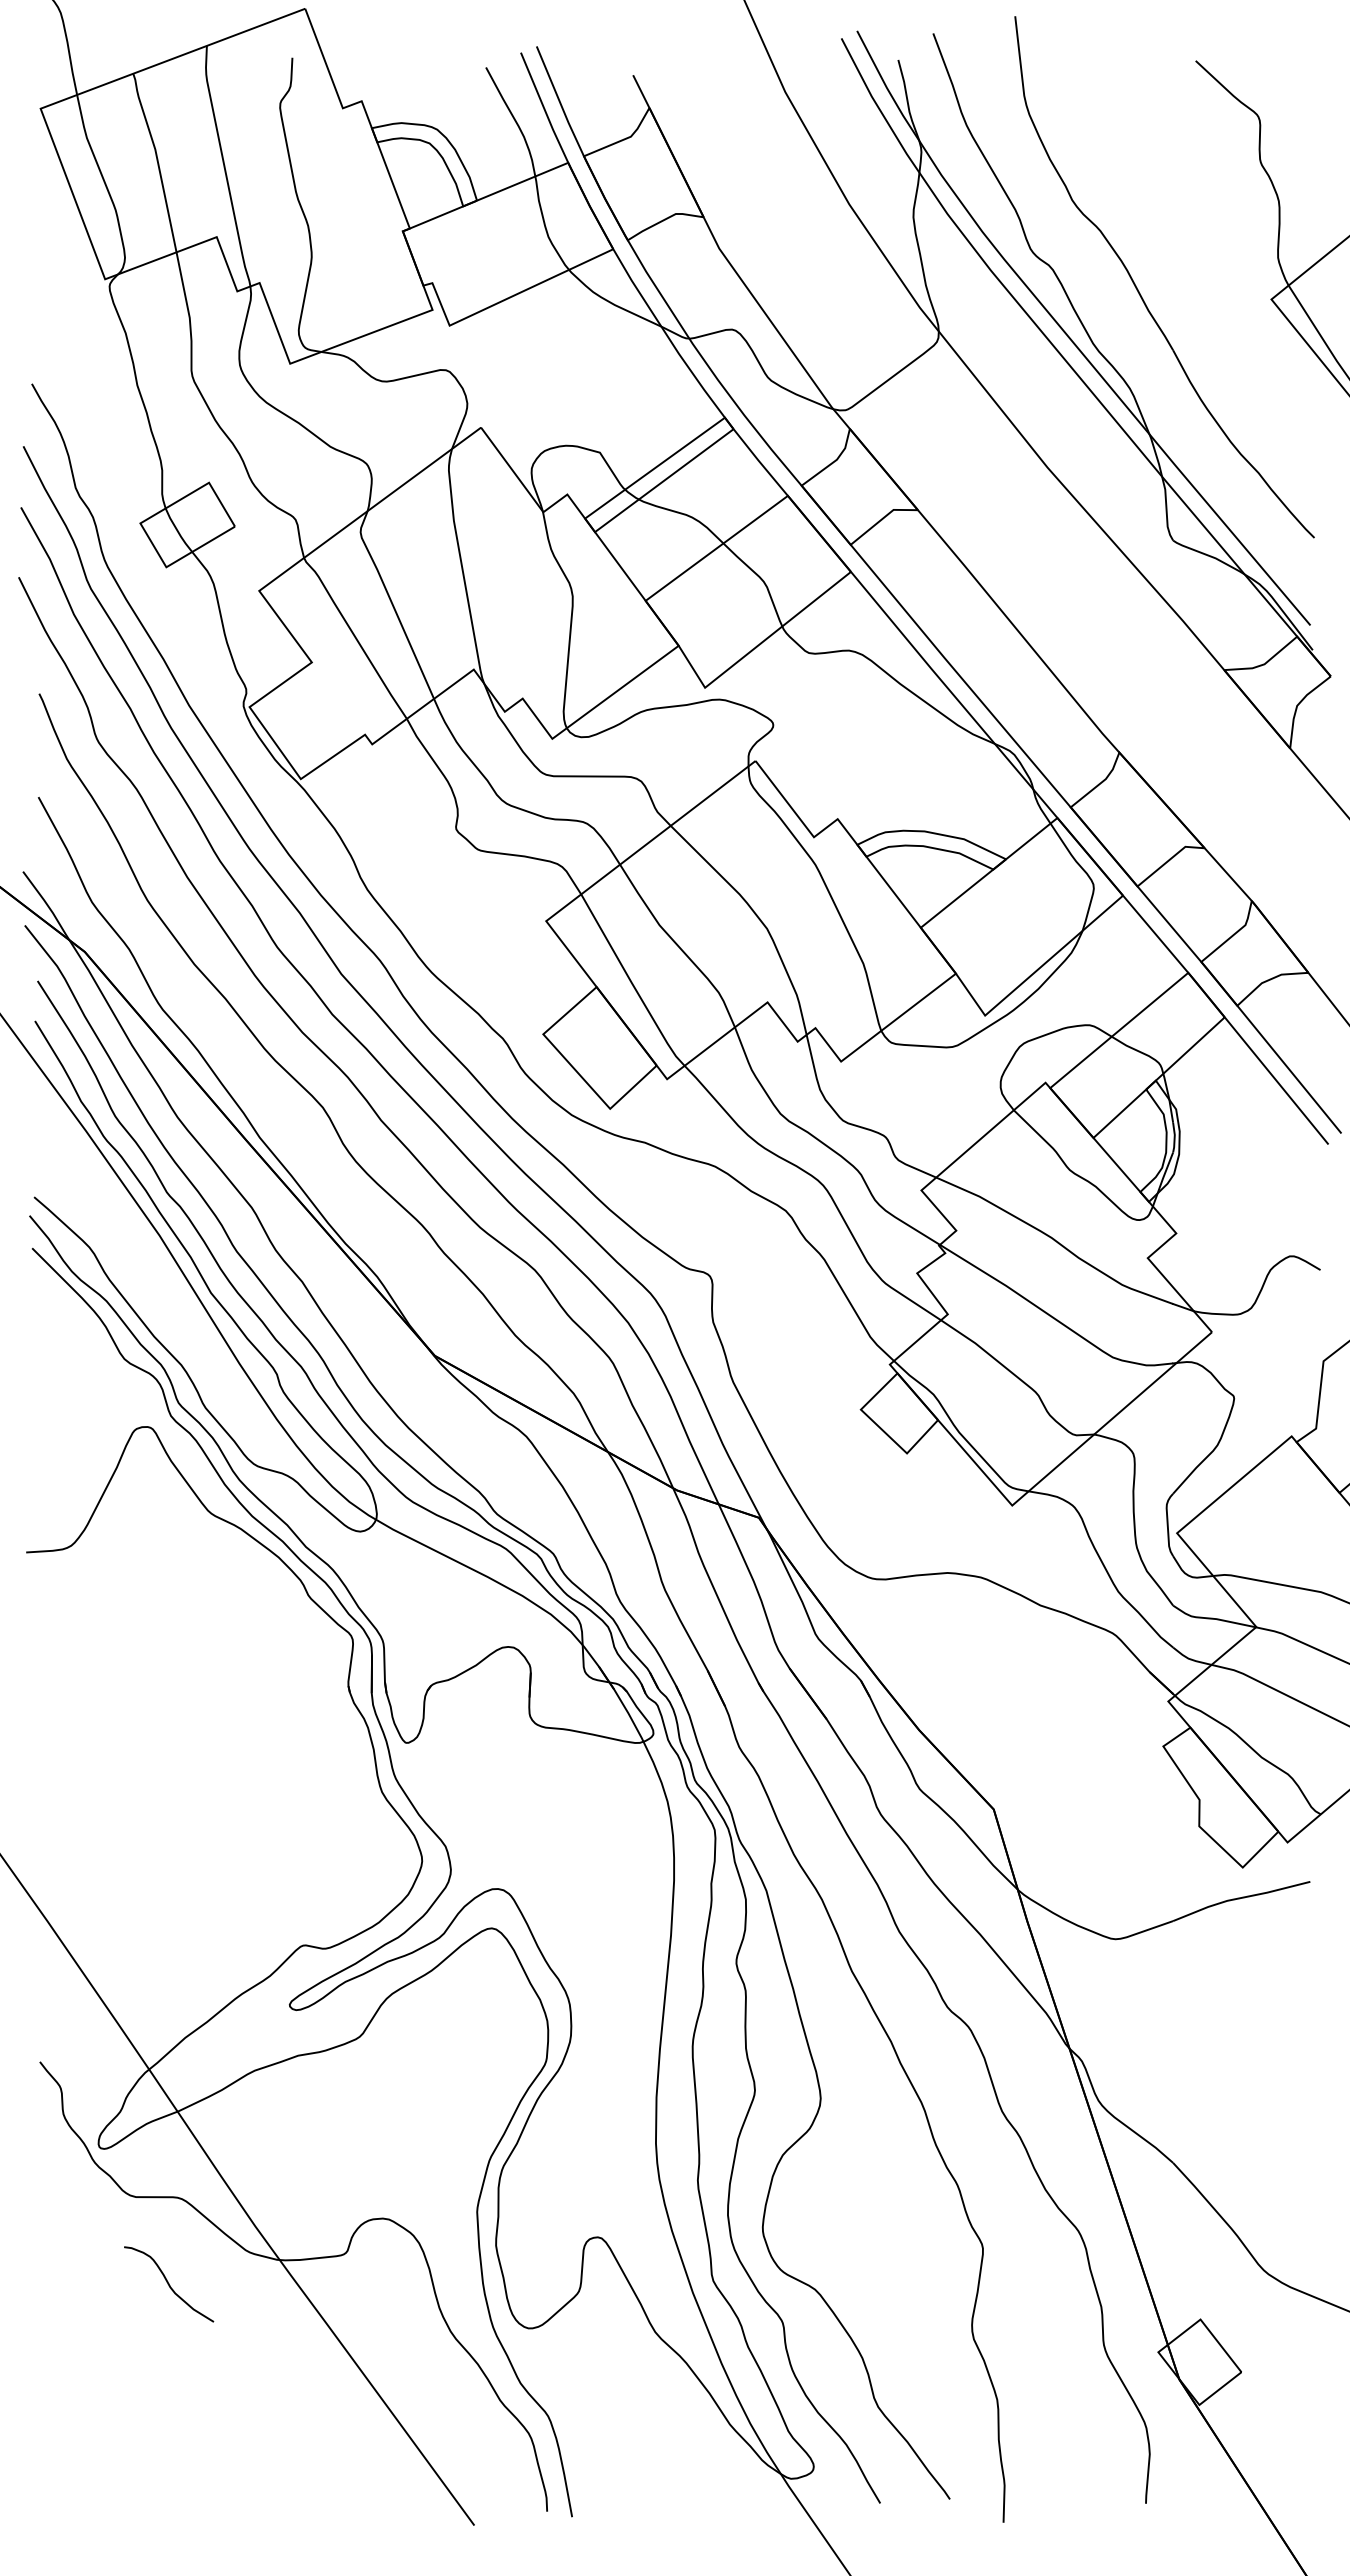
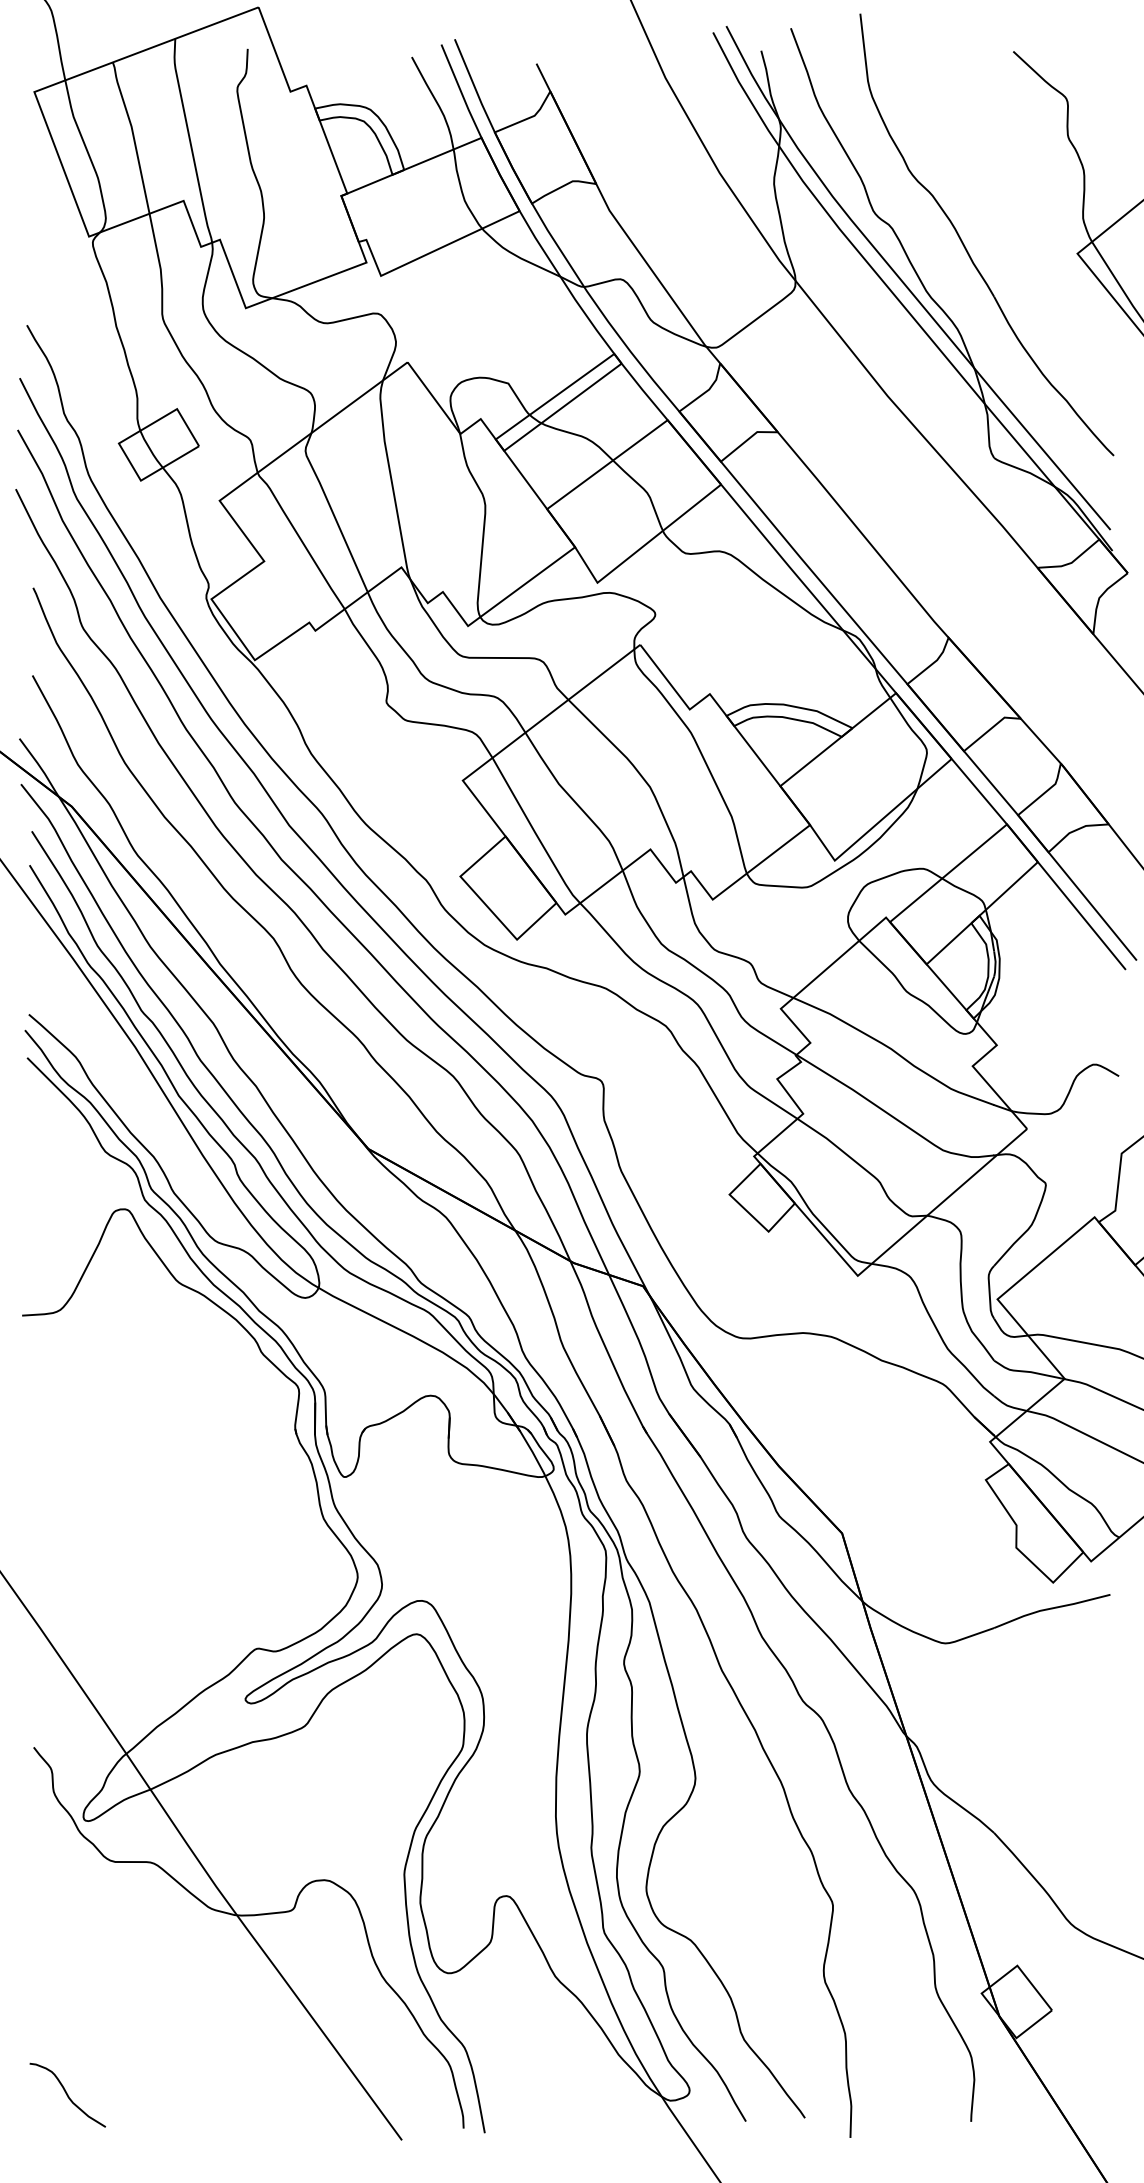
curve: (169, 2284) -> (68, 2095), moved

